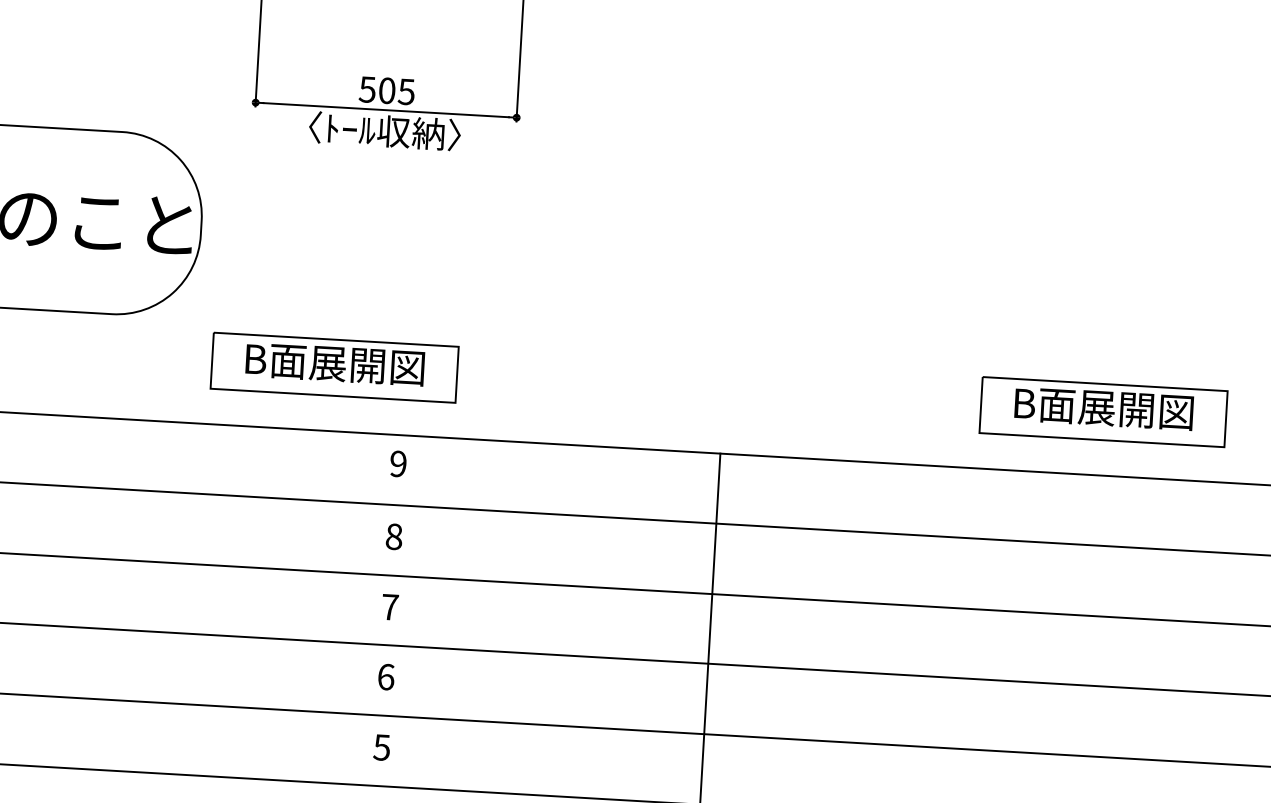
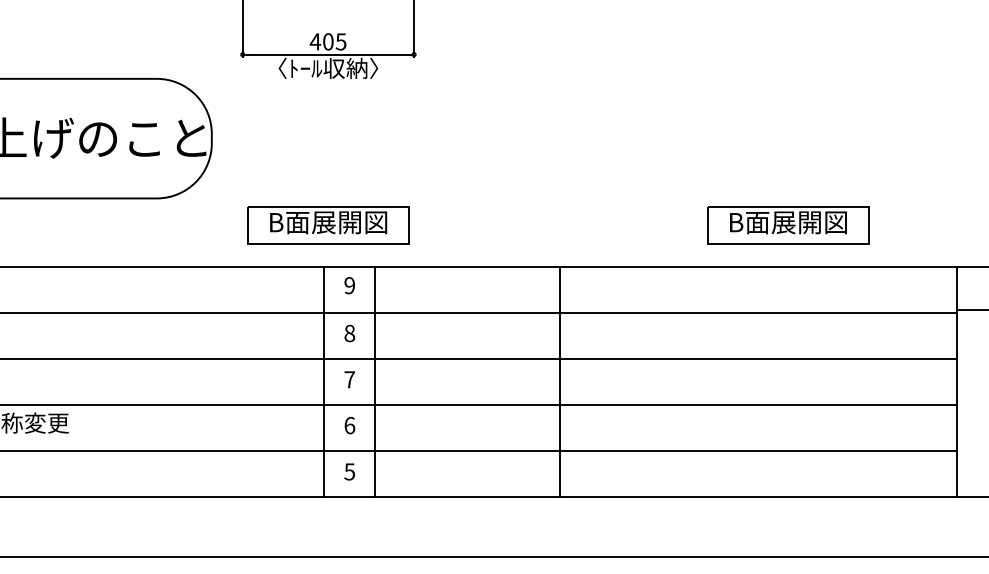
text: (367, 89) -> (315, 41), 505 -> 405
part: (334, 368) -> (328, 225), moved
part: (1103, 412) -> (788, 225), moved
line: (351, 607) -> (324, 381), added
line: (429, 612) -> (375, 381), added

